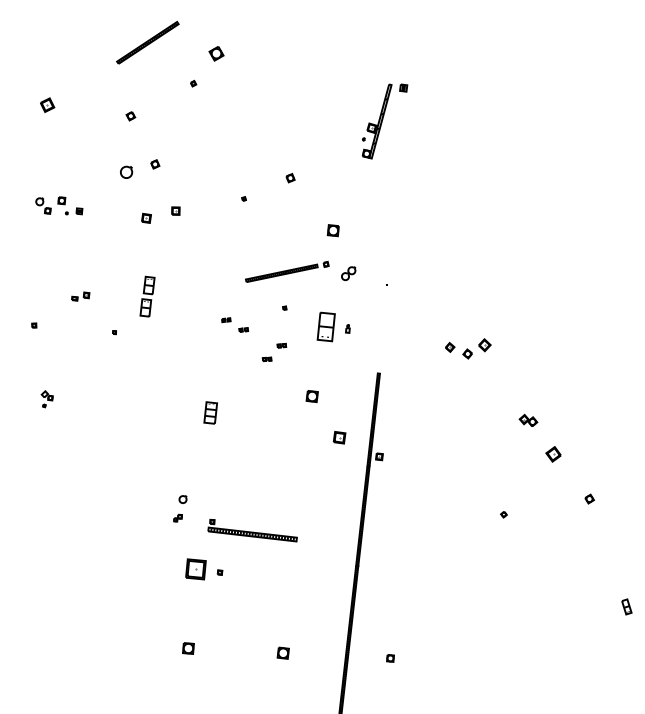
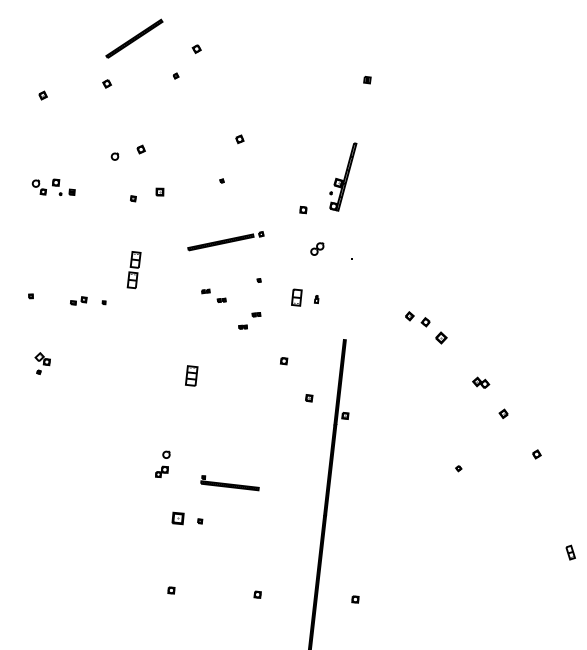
part: (215, 54) -> (196, 49), size x0.62
part: (47, 104) -> (43, 95), size x0.62
part: (130, 116) -> (106, 84), moved
part: (377, 121) -> (343, 176), moved
part: (126, 171) -> (114, 156), size x0.62
part: (290, 178) -> (239, 139), moved
part: (146, 218) -> (133, 198), size x0.62
part: (333, 230) -> (303, 209), size x0.62
part: (287, 271) -> (226, 240), moved
part: (80, 296) -> (78, 300), moved
part: (325, 326) -> (296, 297), size x0.62
part: (484, 345) -> (441, 338), moved
part: (311, 396) -> (283, 360), size x0.62
part: (47, 398) -> (43, 362), size x1.43
part: (339, 436) -> (308, 397), size x0.62
part: (552, 454) -> (502, 413), size x0.62
part: (177, 517) -> (161, 471), size x1.67
part: (252, 530) -> (229, 483), size x0.71
part: (195, 569) -> (177, 518), size x0.62
part: (188, 648) -> (171, 590), size x0.62
part: (282, 652) -> (257, 594), size x0.62

